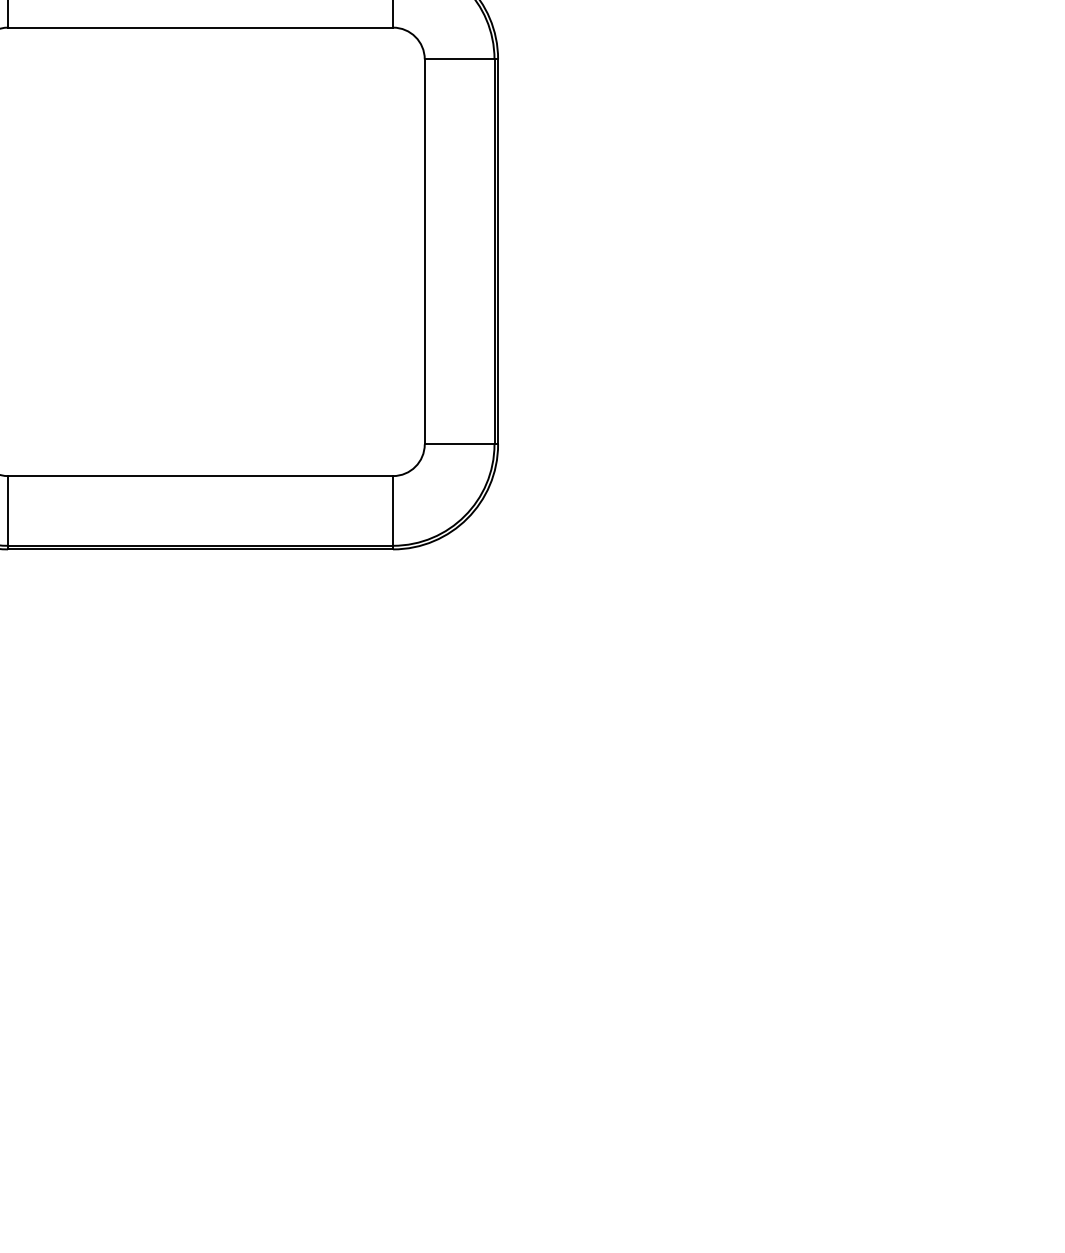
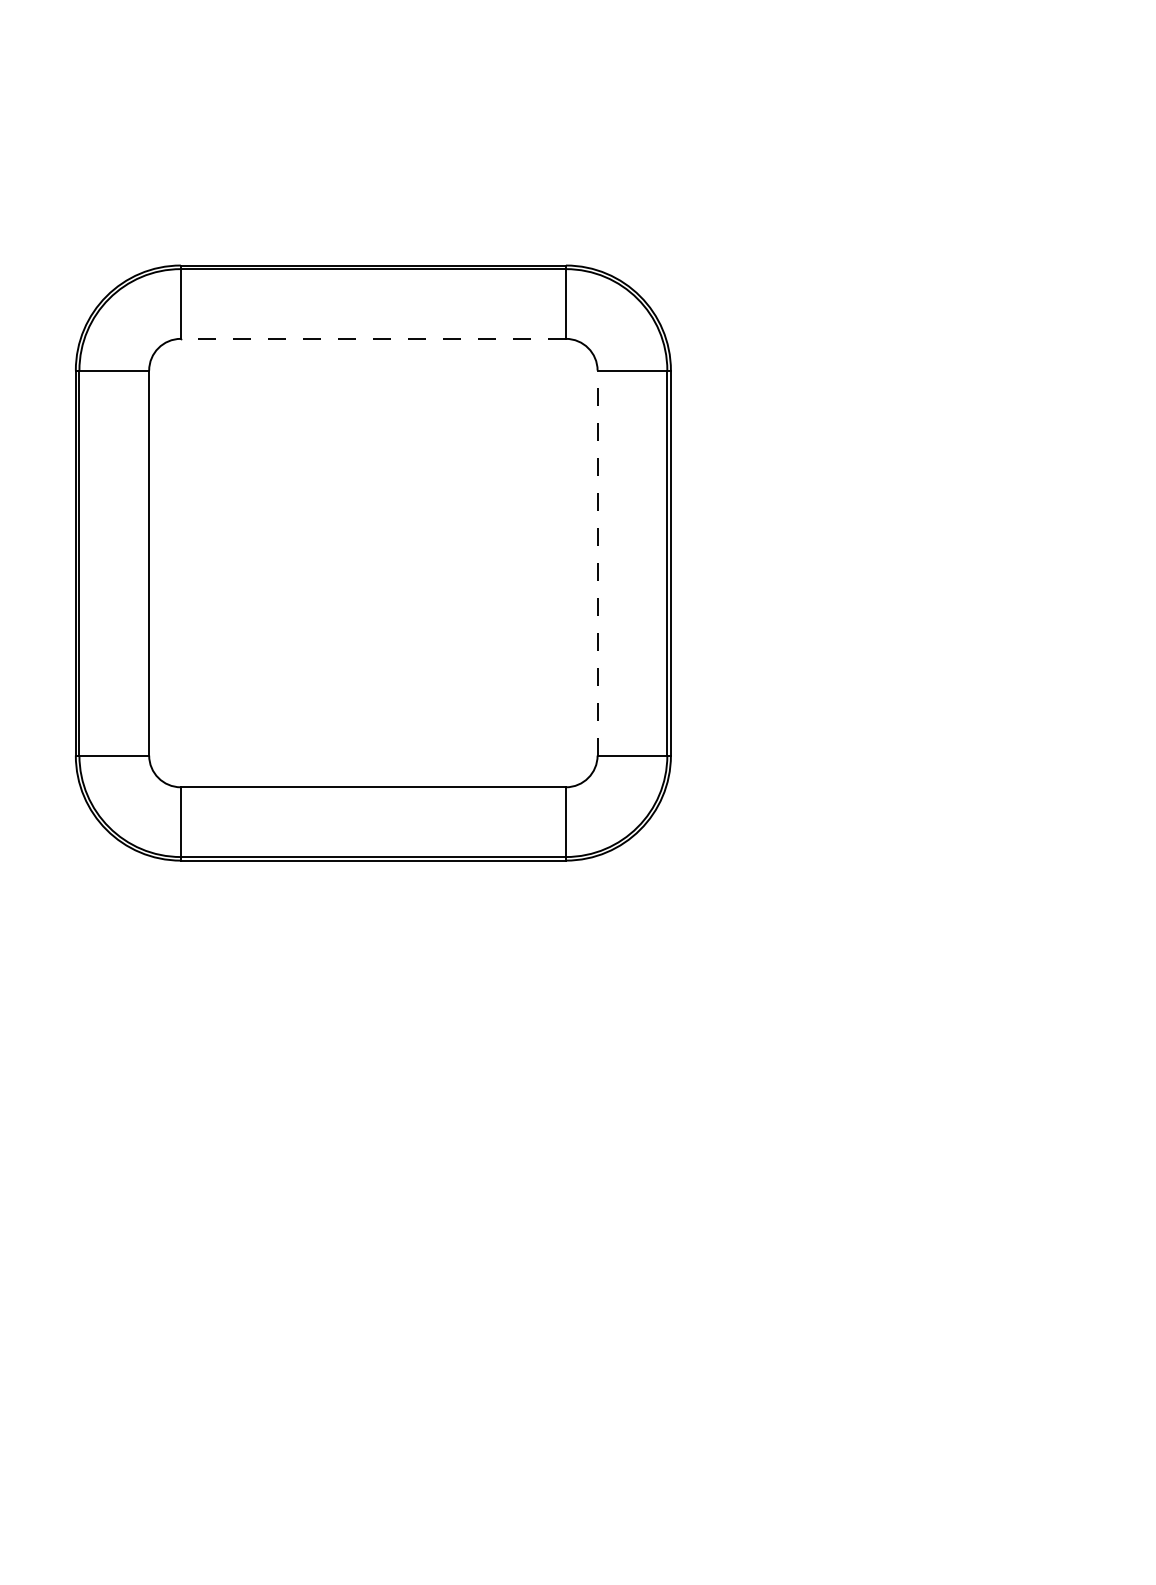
line: (200, 27) -> (373, 338), solid -> dashed
line: (424, 252) -> (597, 563), solid -> dashed

